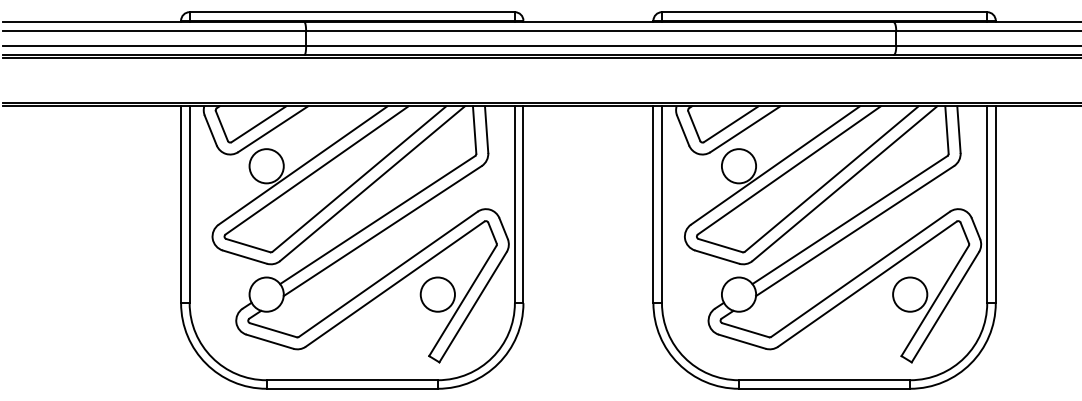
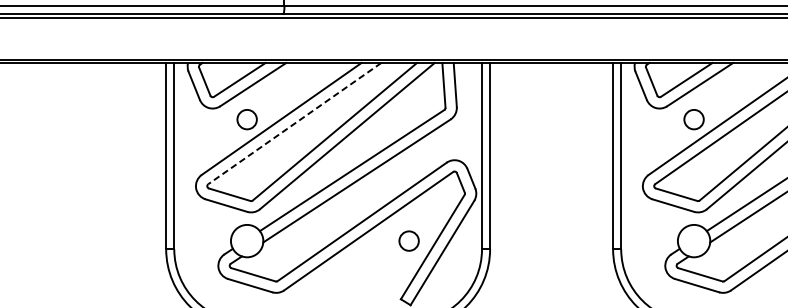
circle: (266, 166) -> (246, 119), size x0.6
circle: (738, 166) -> (693, 119), size x0.6
line: (317, 170) -> (295, 123), solid -> dashed
circle: (437, 294) -> (408, 240), size x0.6

